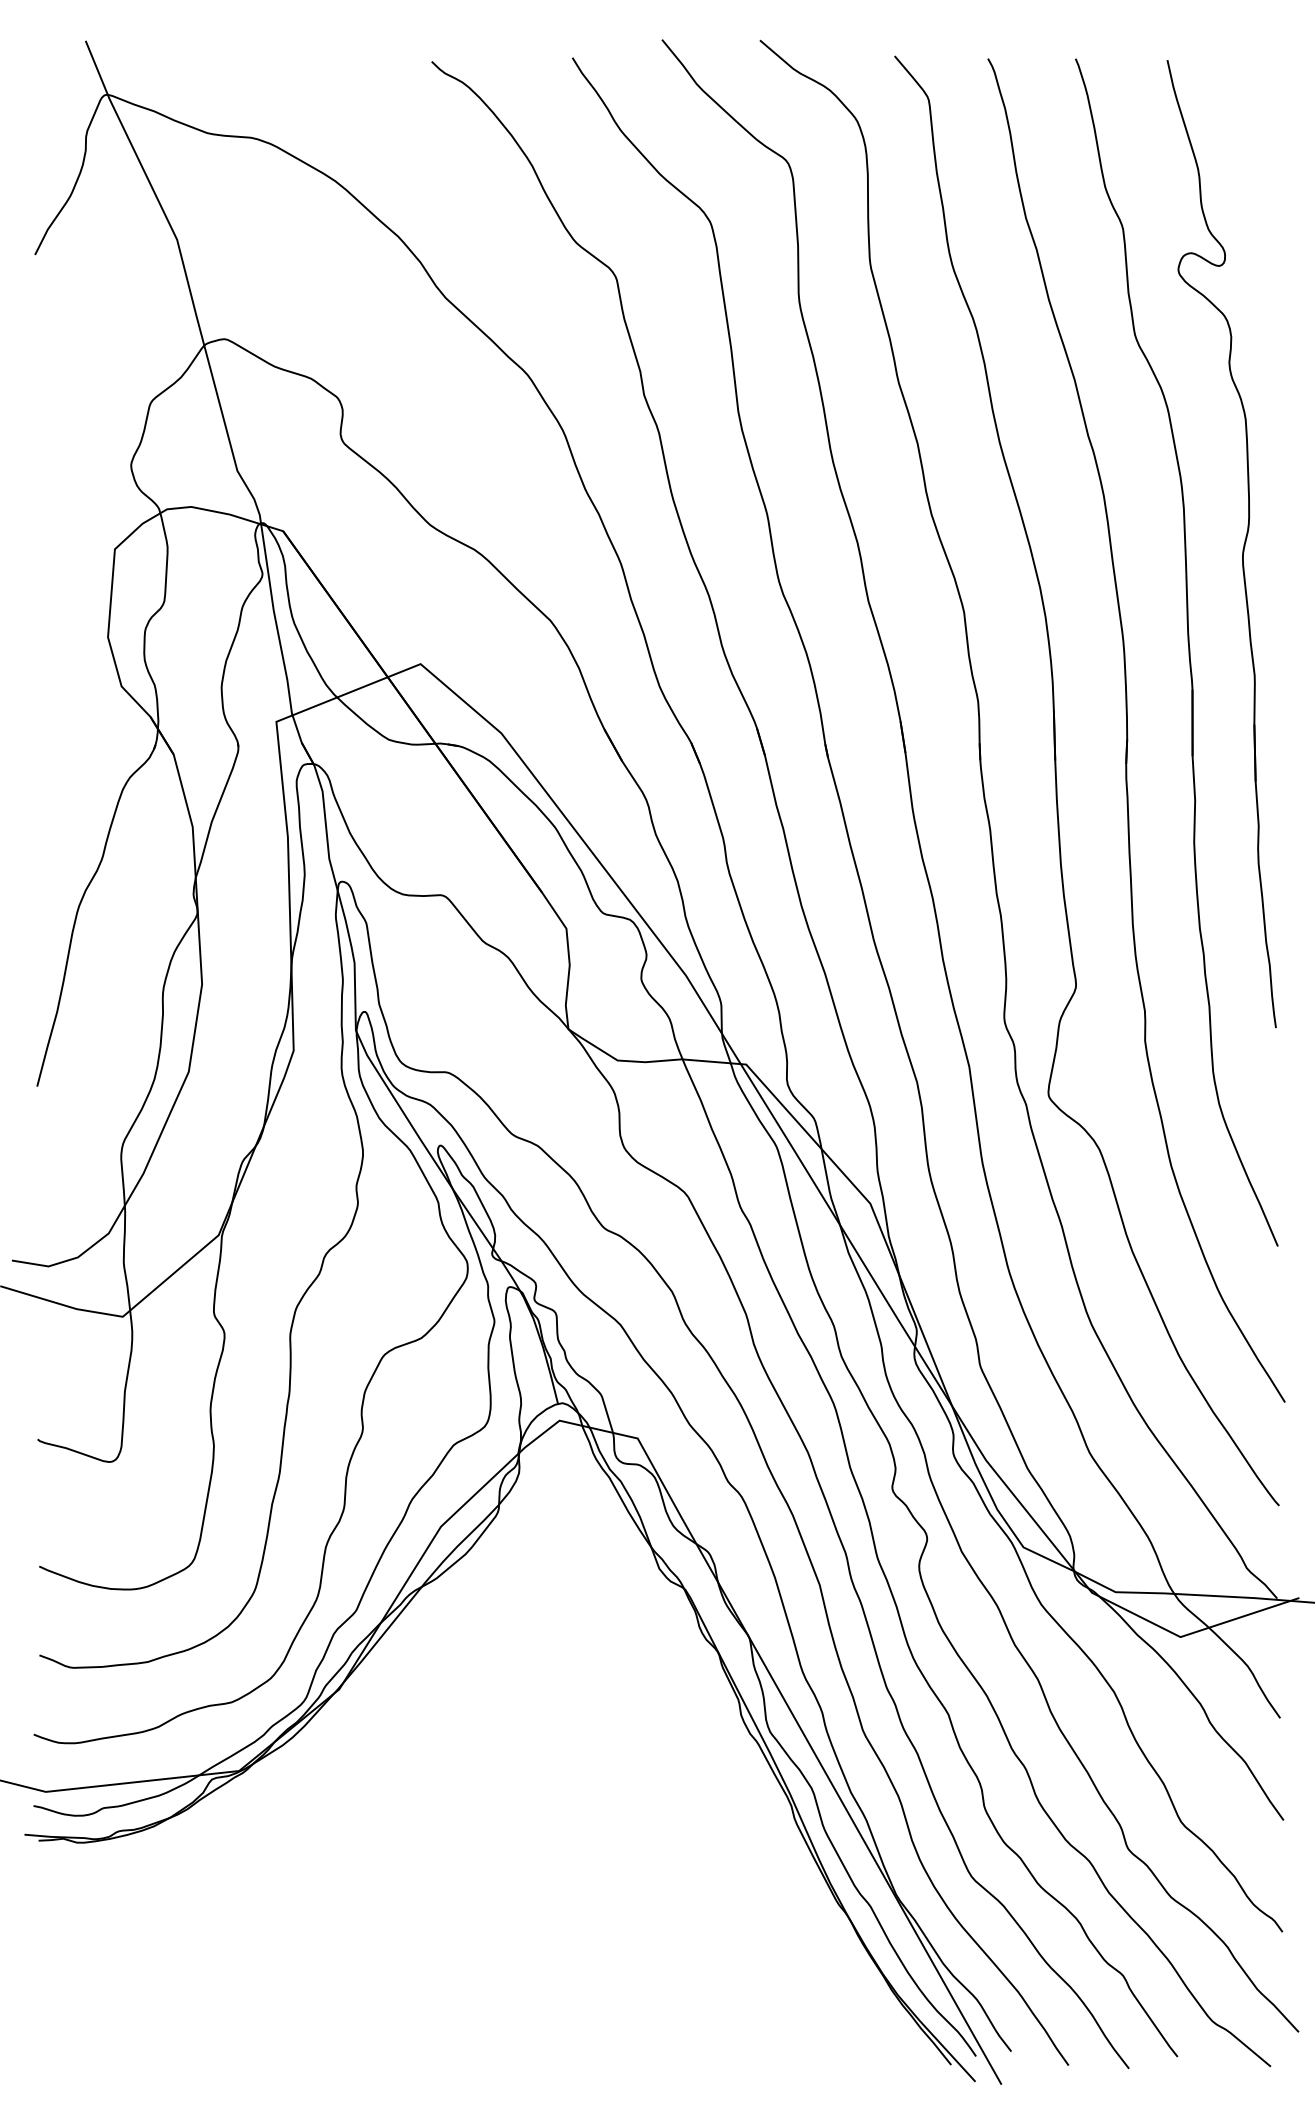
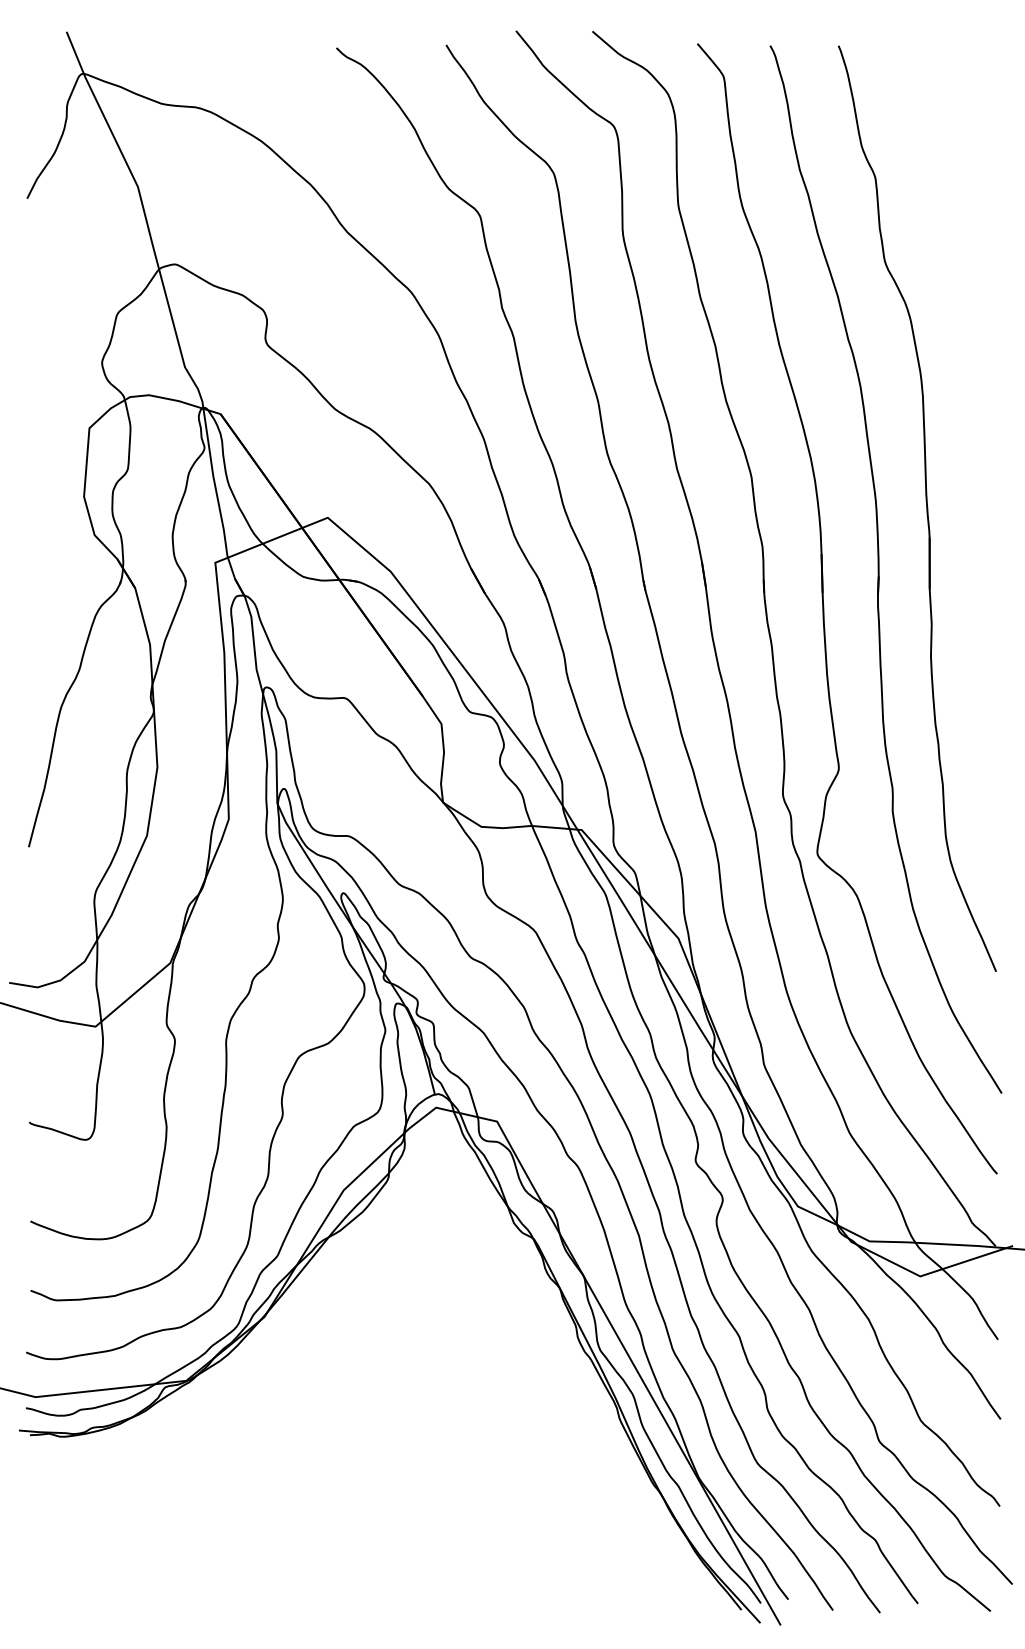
part: (1242, 548) -> (968, 427), removed

